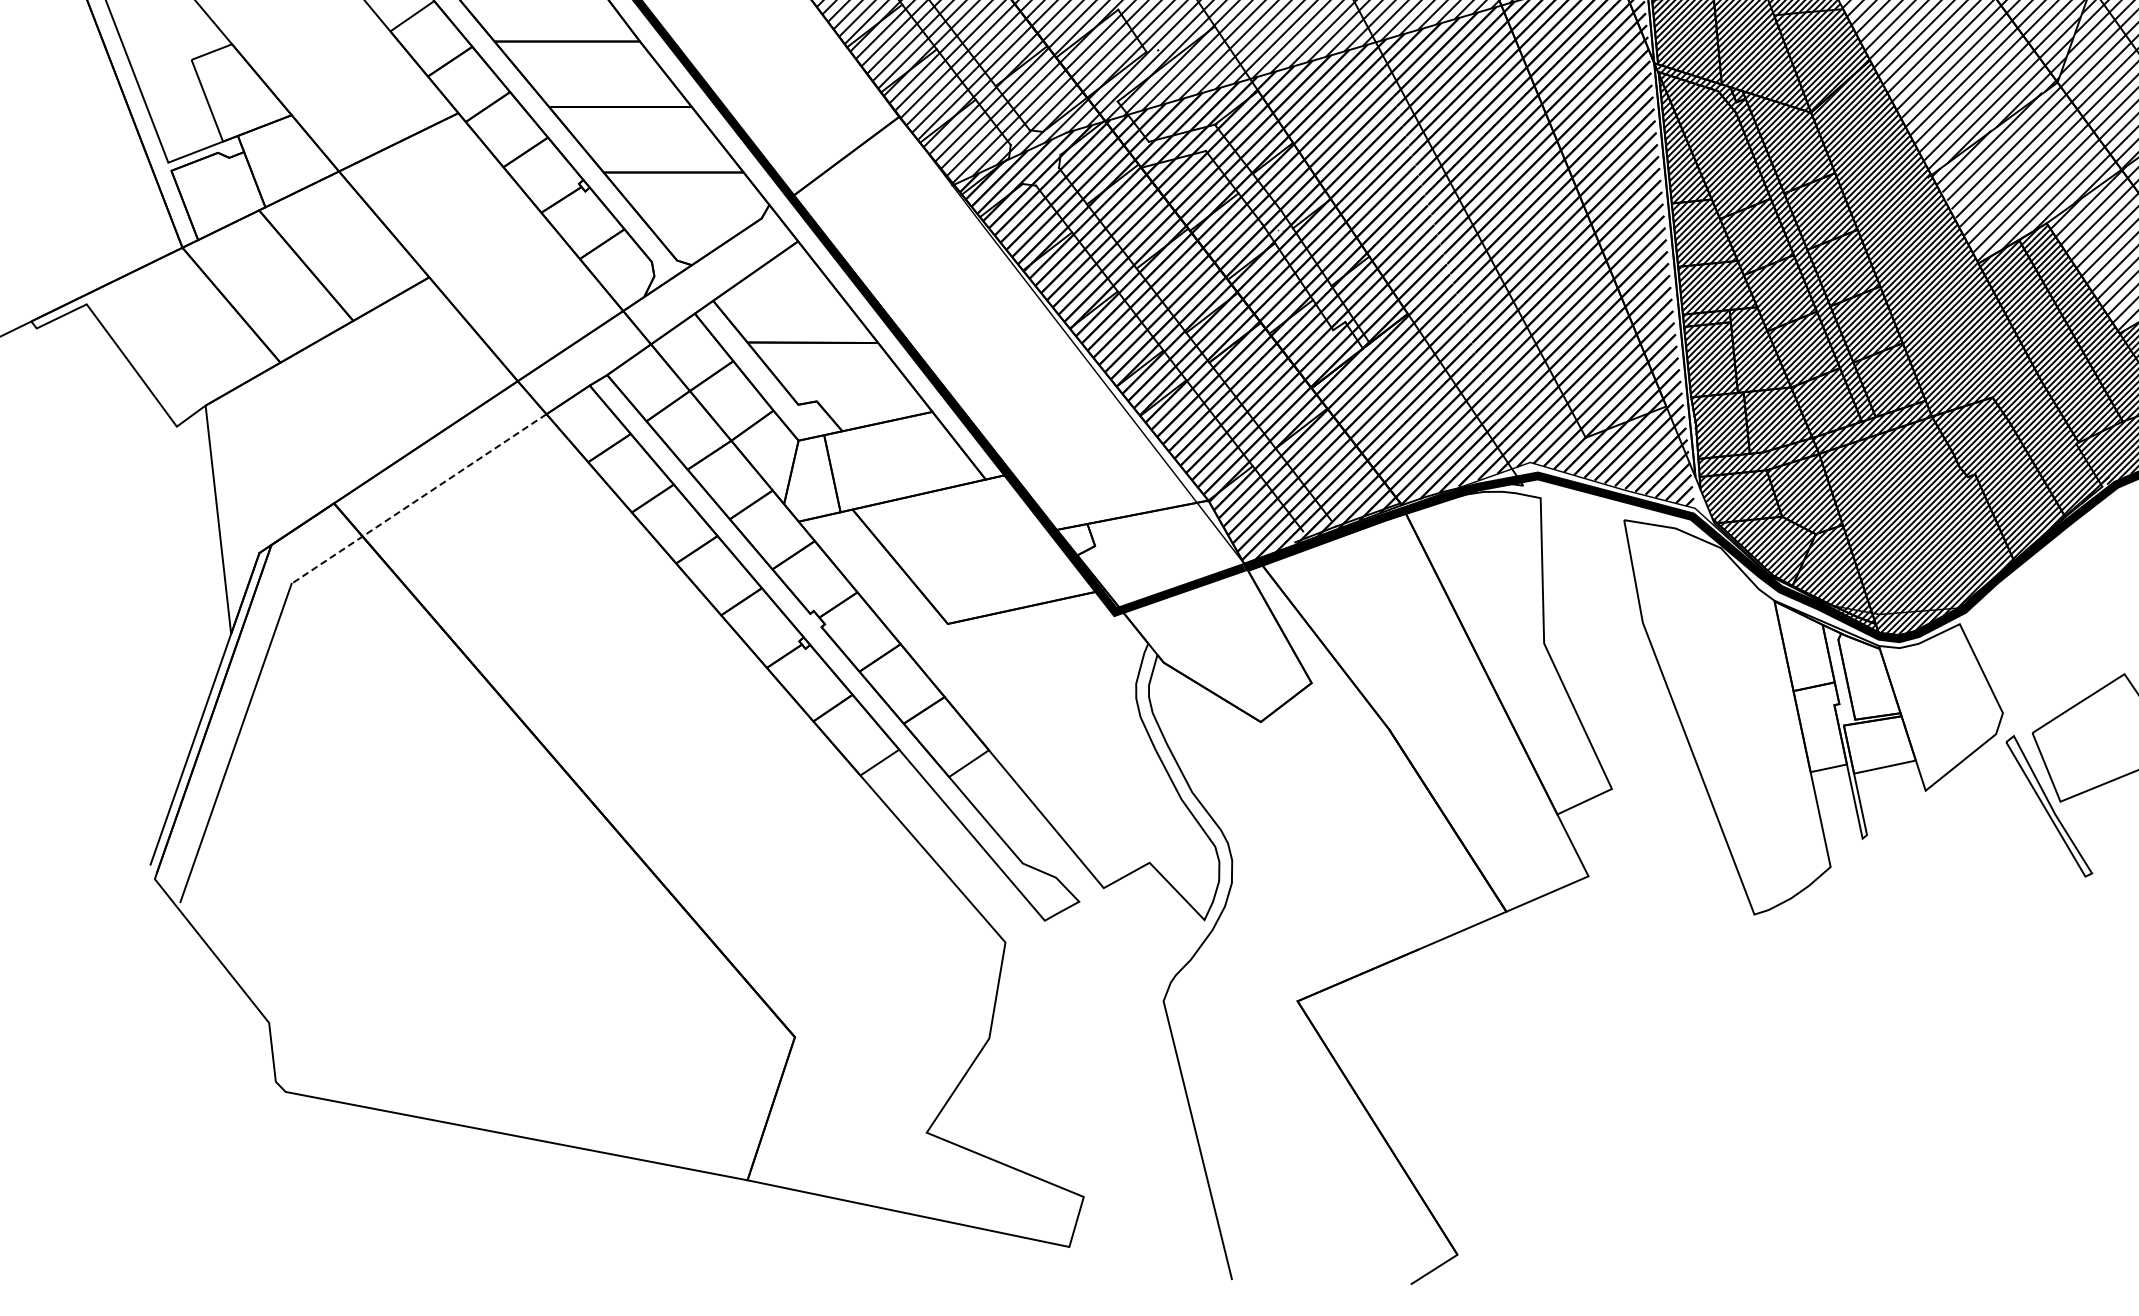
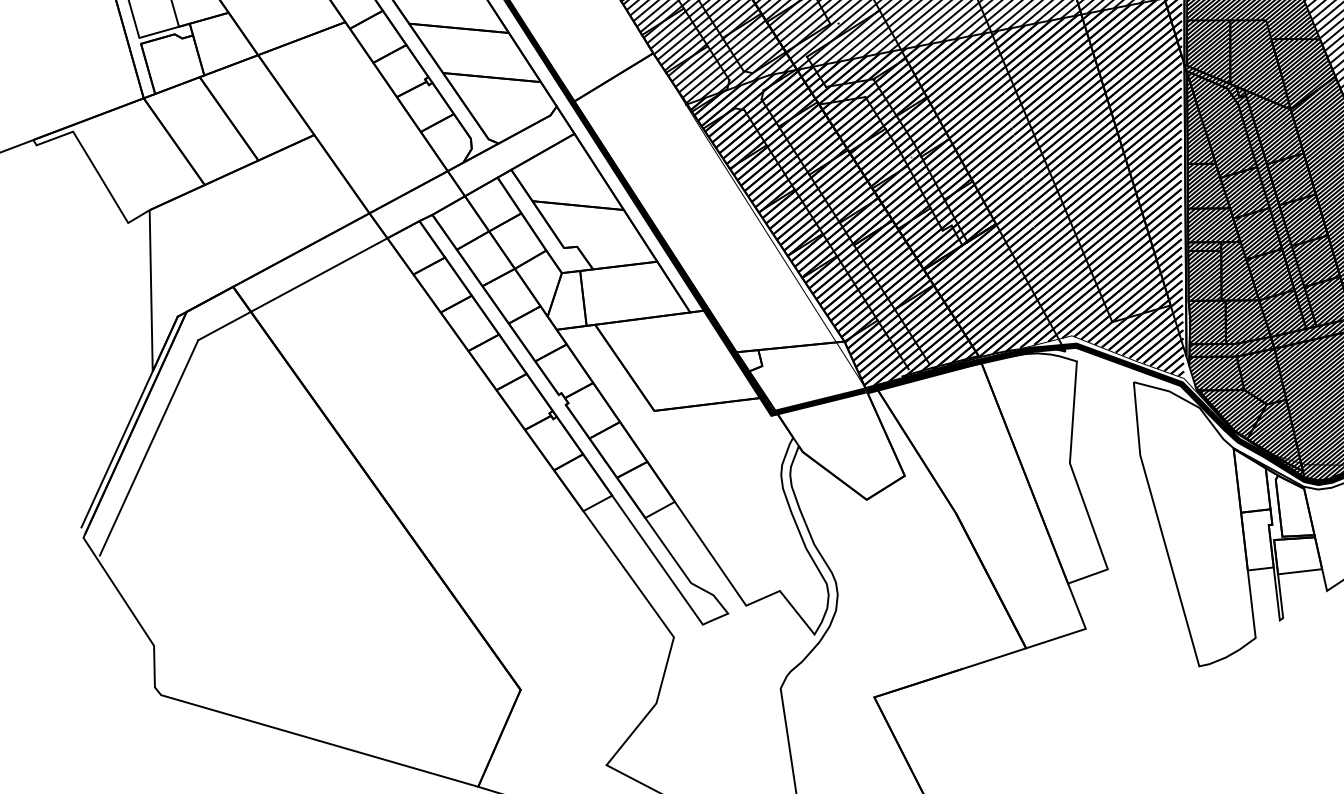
line: (418, 499) -> (292, 289), dashed -> solid

